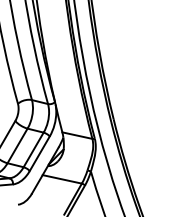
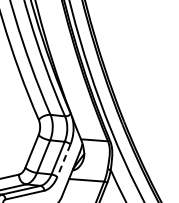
line: (39, 153) -> (63, 160), solid -> dashed

